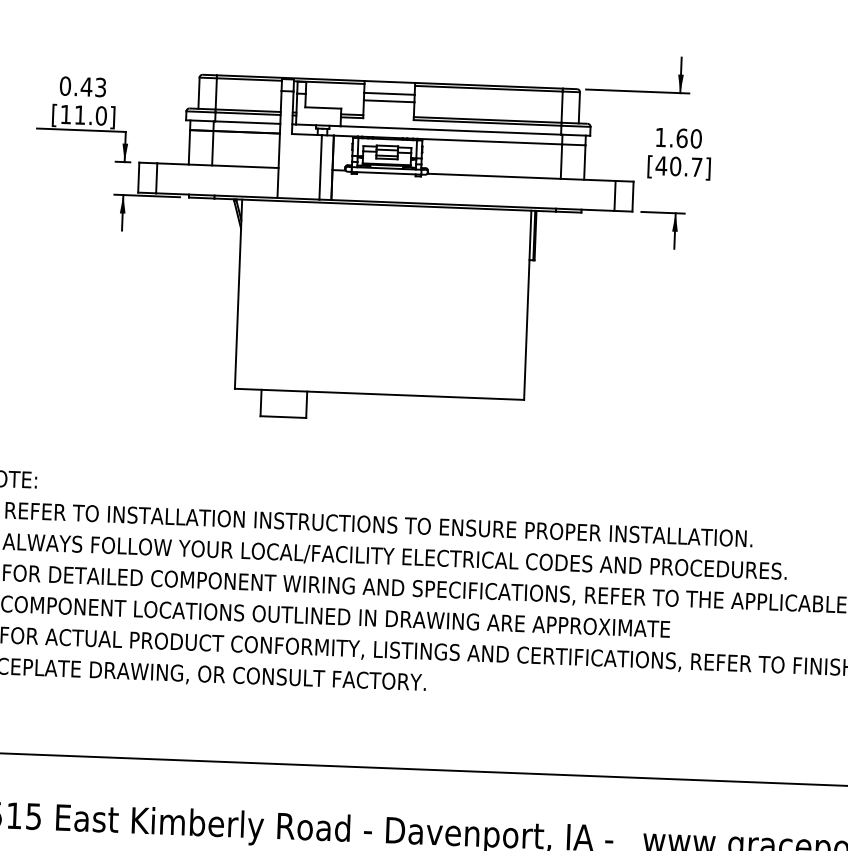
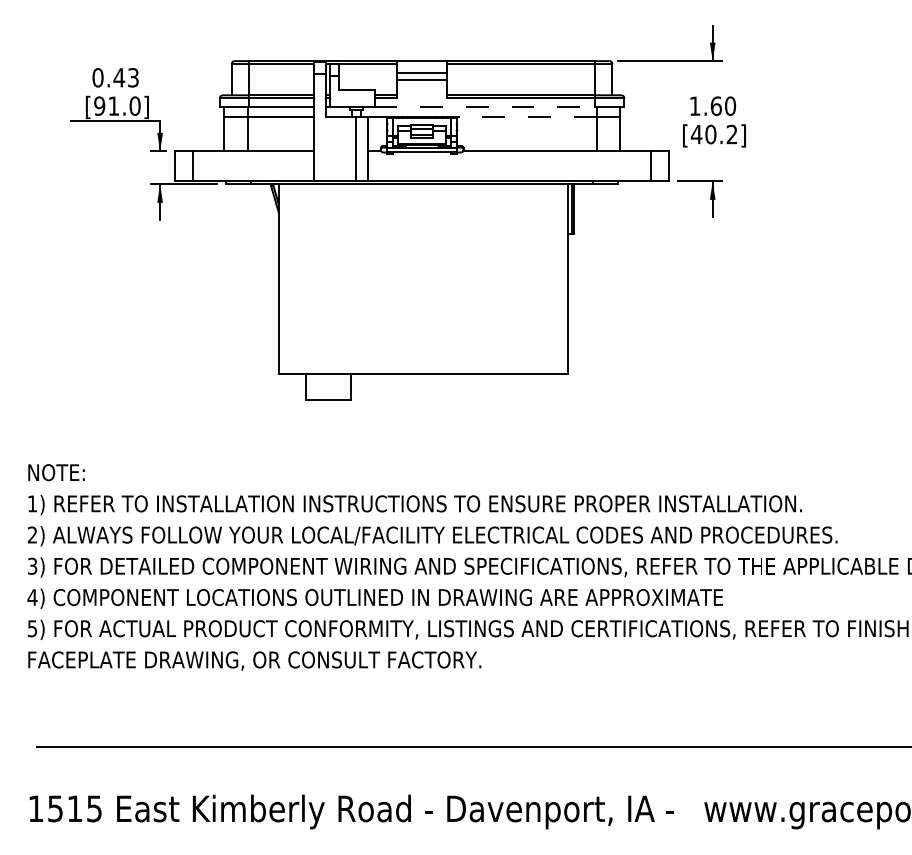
text: (65, 113) -> (99, 105), [11.0] -> [91.0]
line: (451, 130) -> (485, 107), solid -> dashed
line: (489, 141) -> (523, 116), solid -> dashed
text: (696, 167) -> (731, 134), [40.7] -> [40.2]

